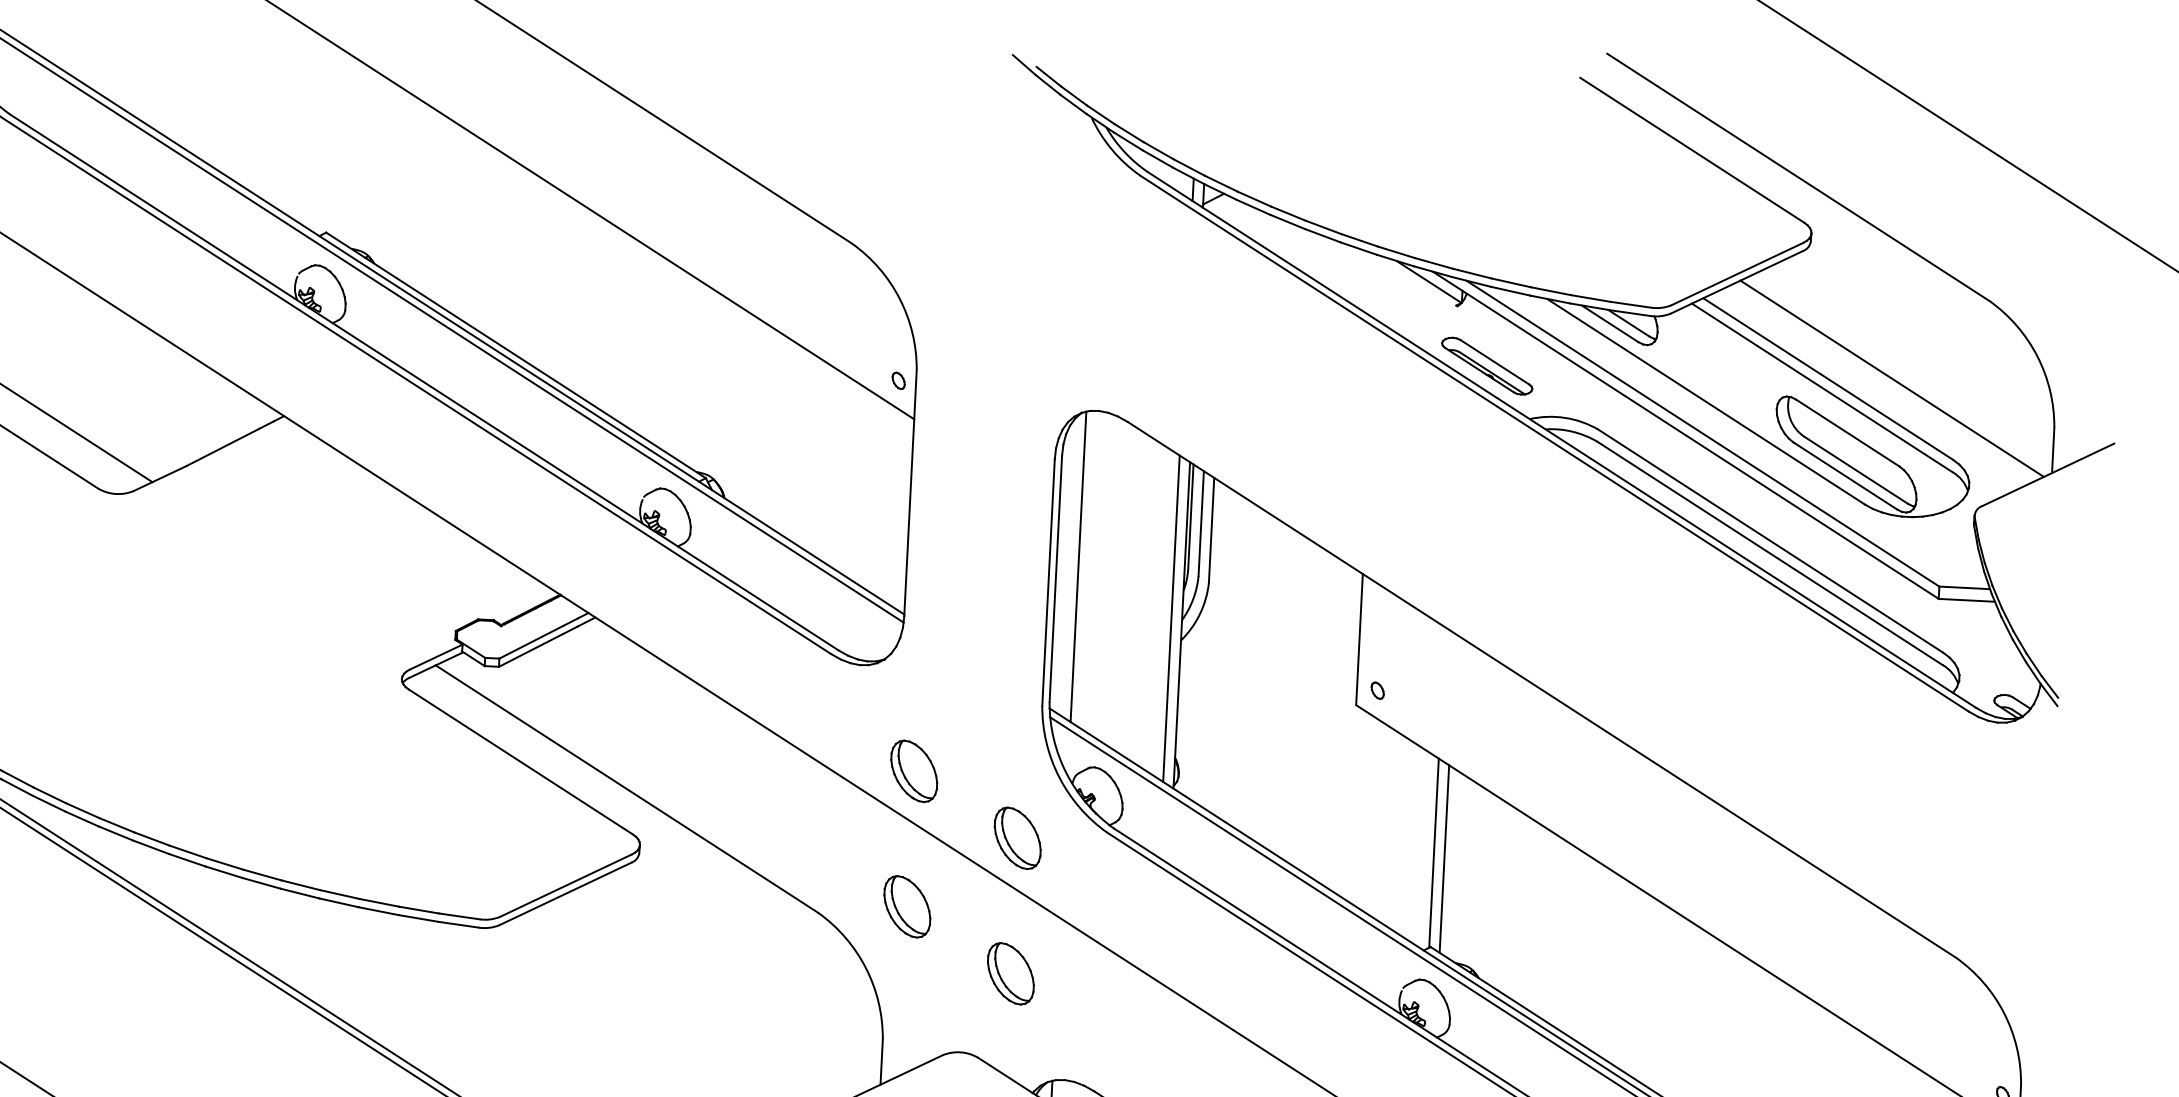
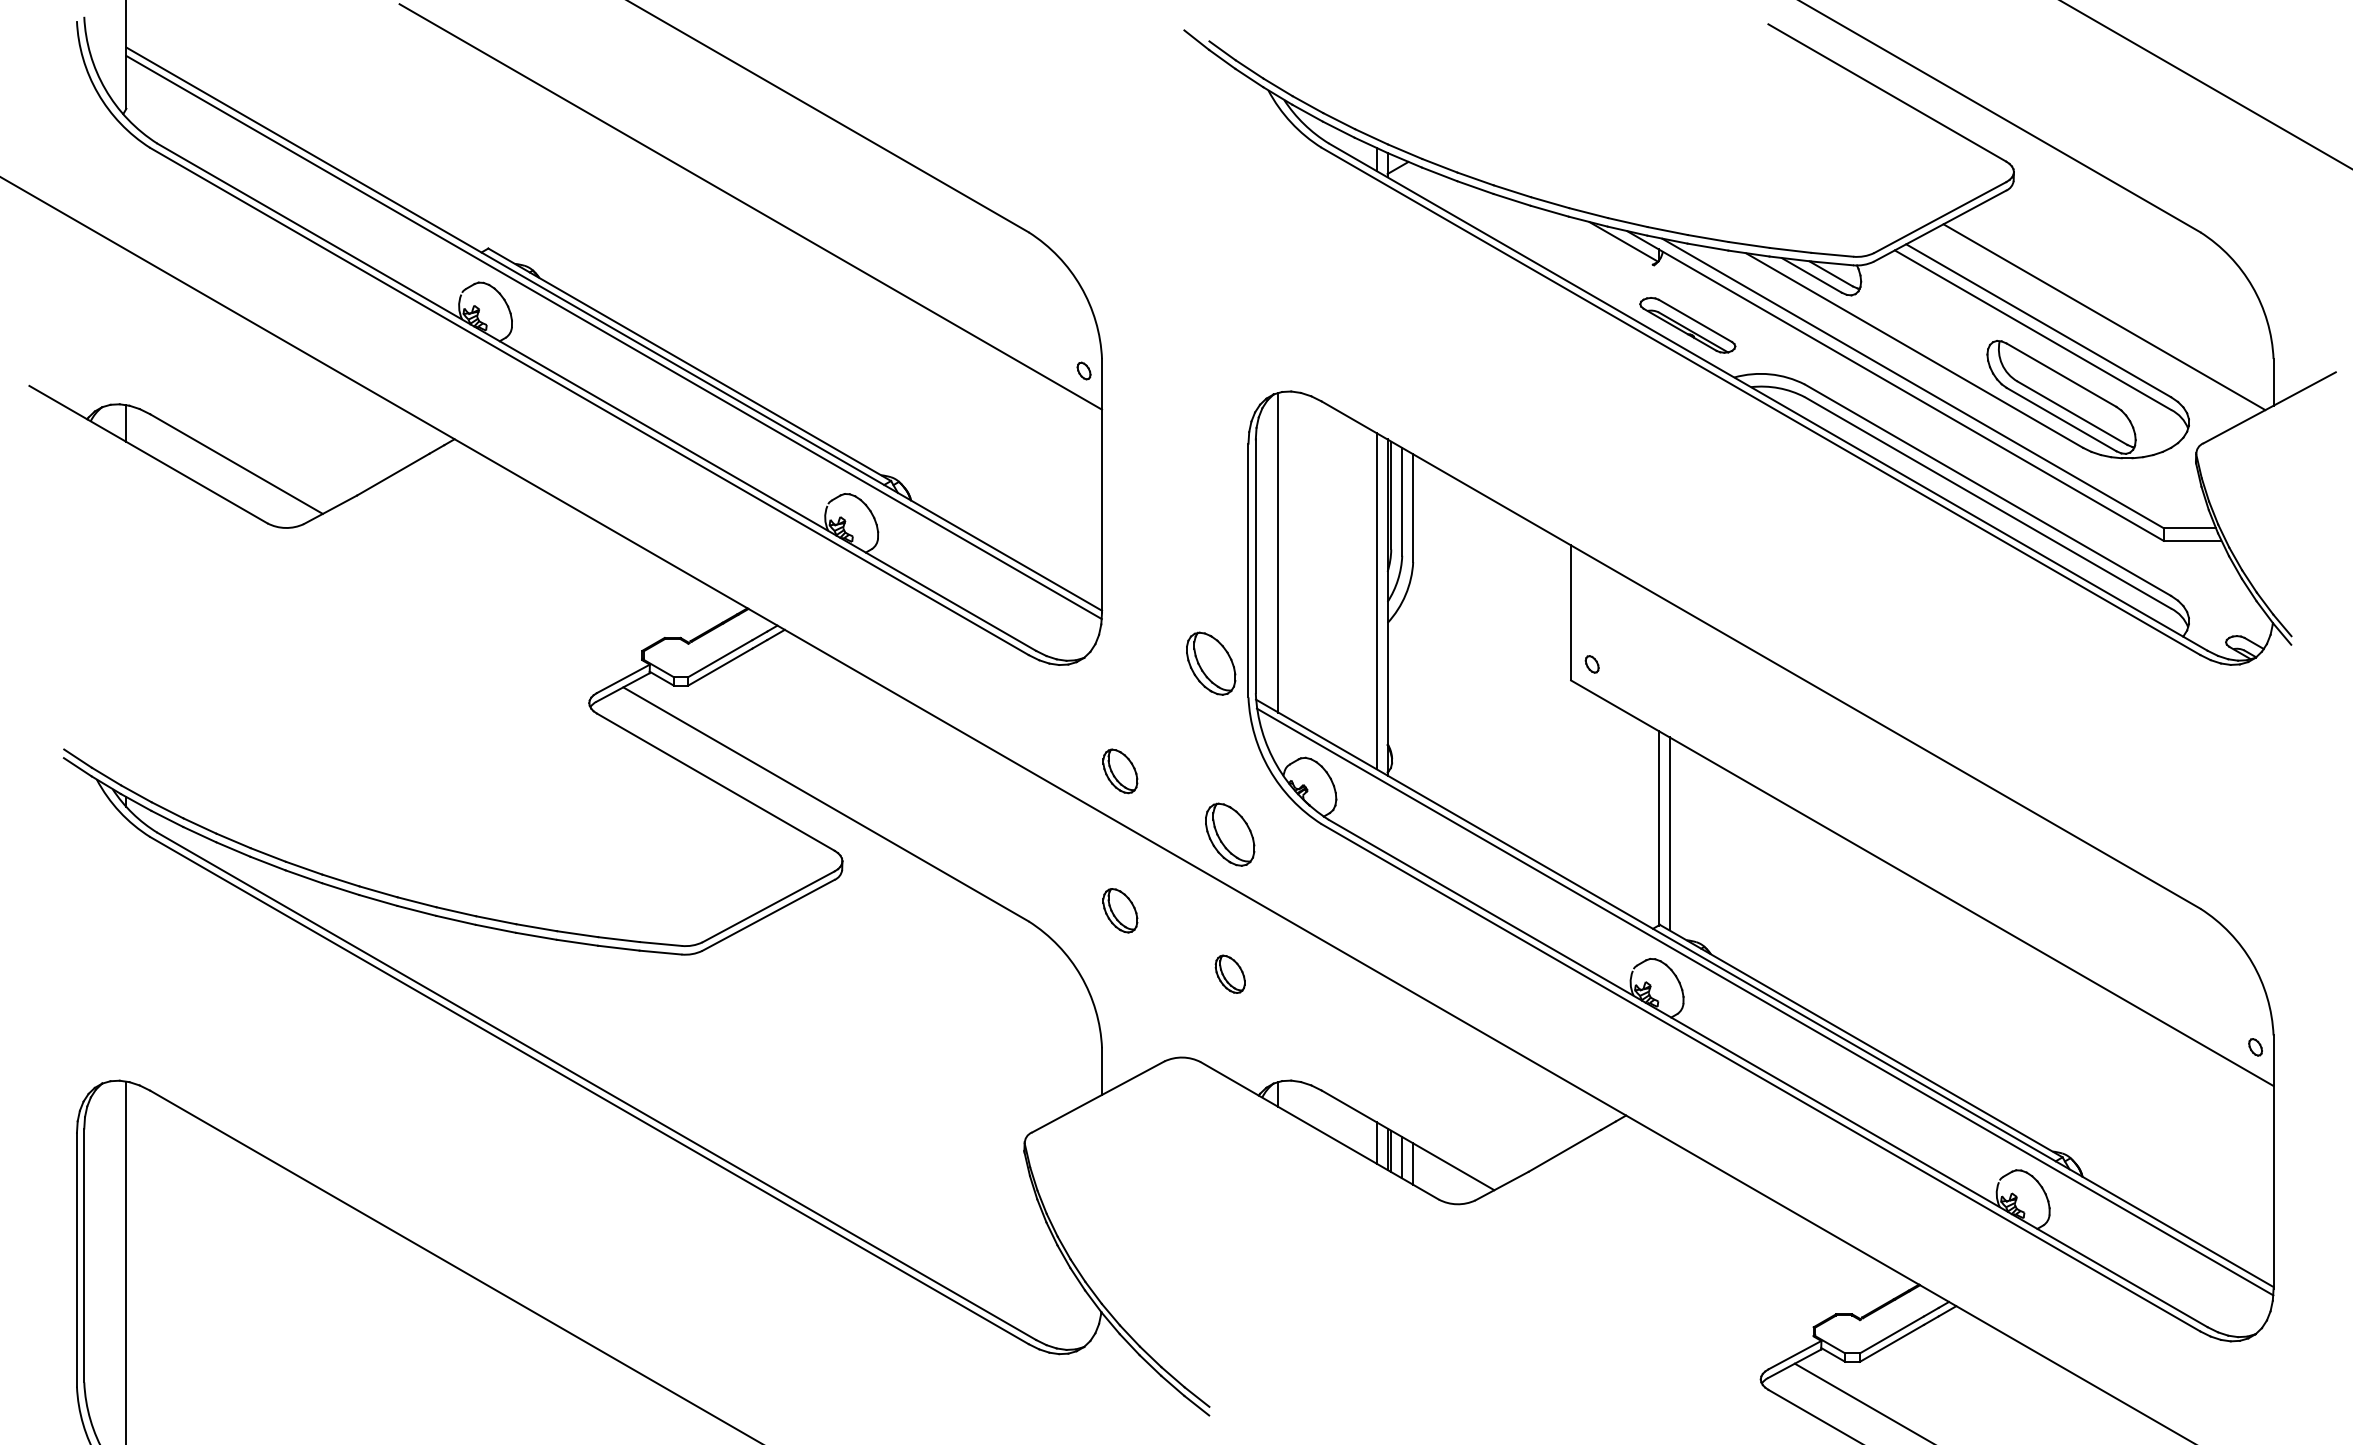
part: (1008, 671) -> (1211, 663), added
part: (914, 771) -> (1120, 771), size x0.7
part: (907, 906) -> (1120, 910), size x0.7
part: (1011, 974) -> (1230, 974), size x0.6

